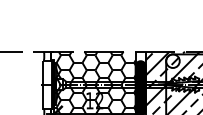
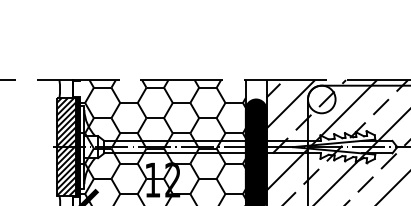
hatch: (47, 84) -> (66, 146), added

